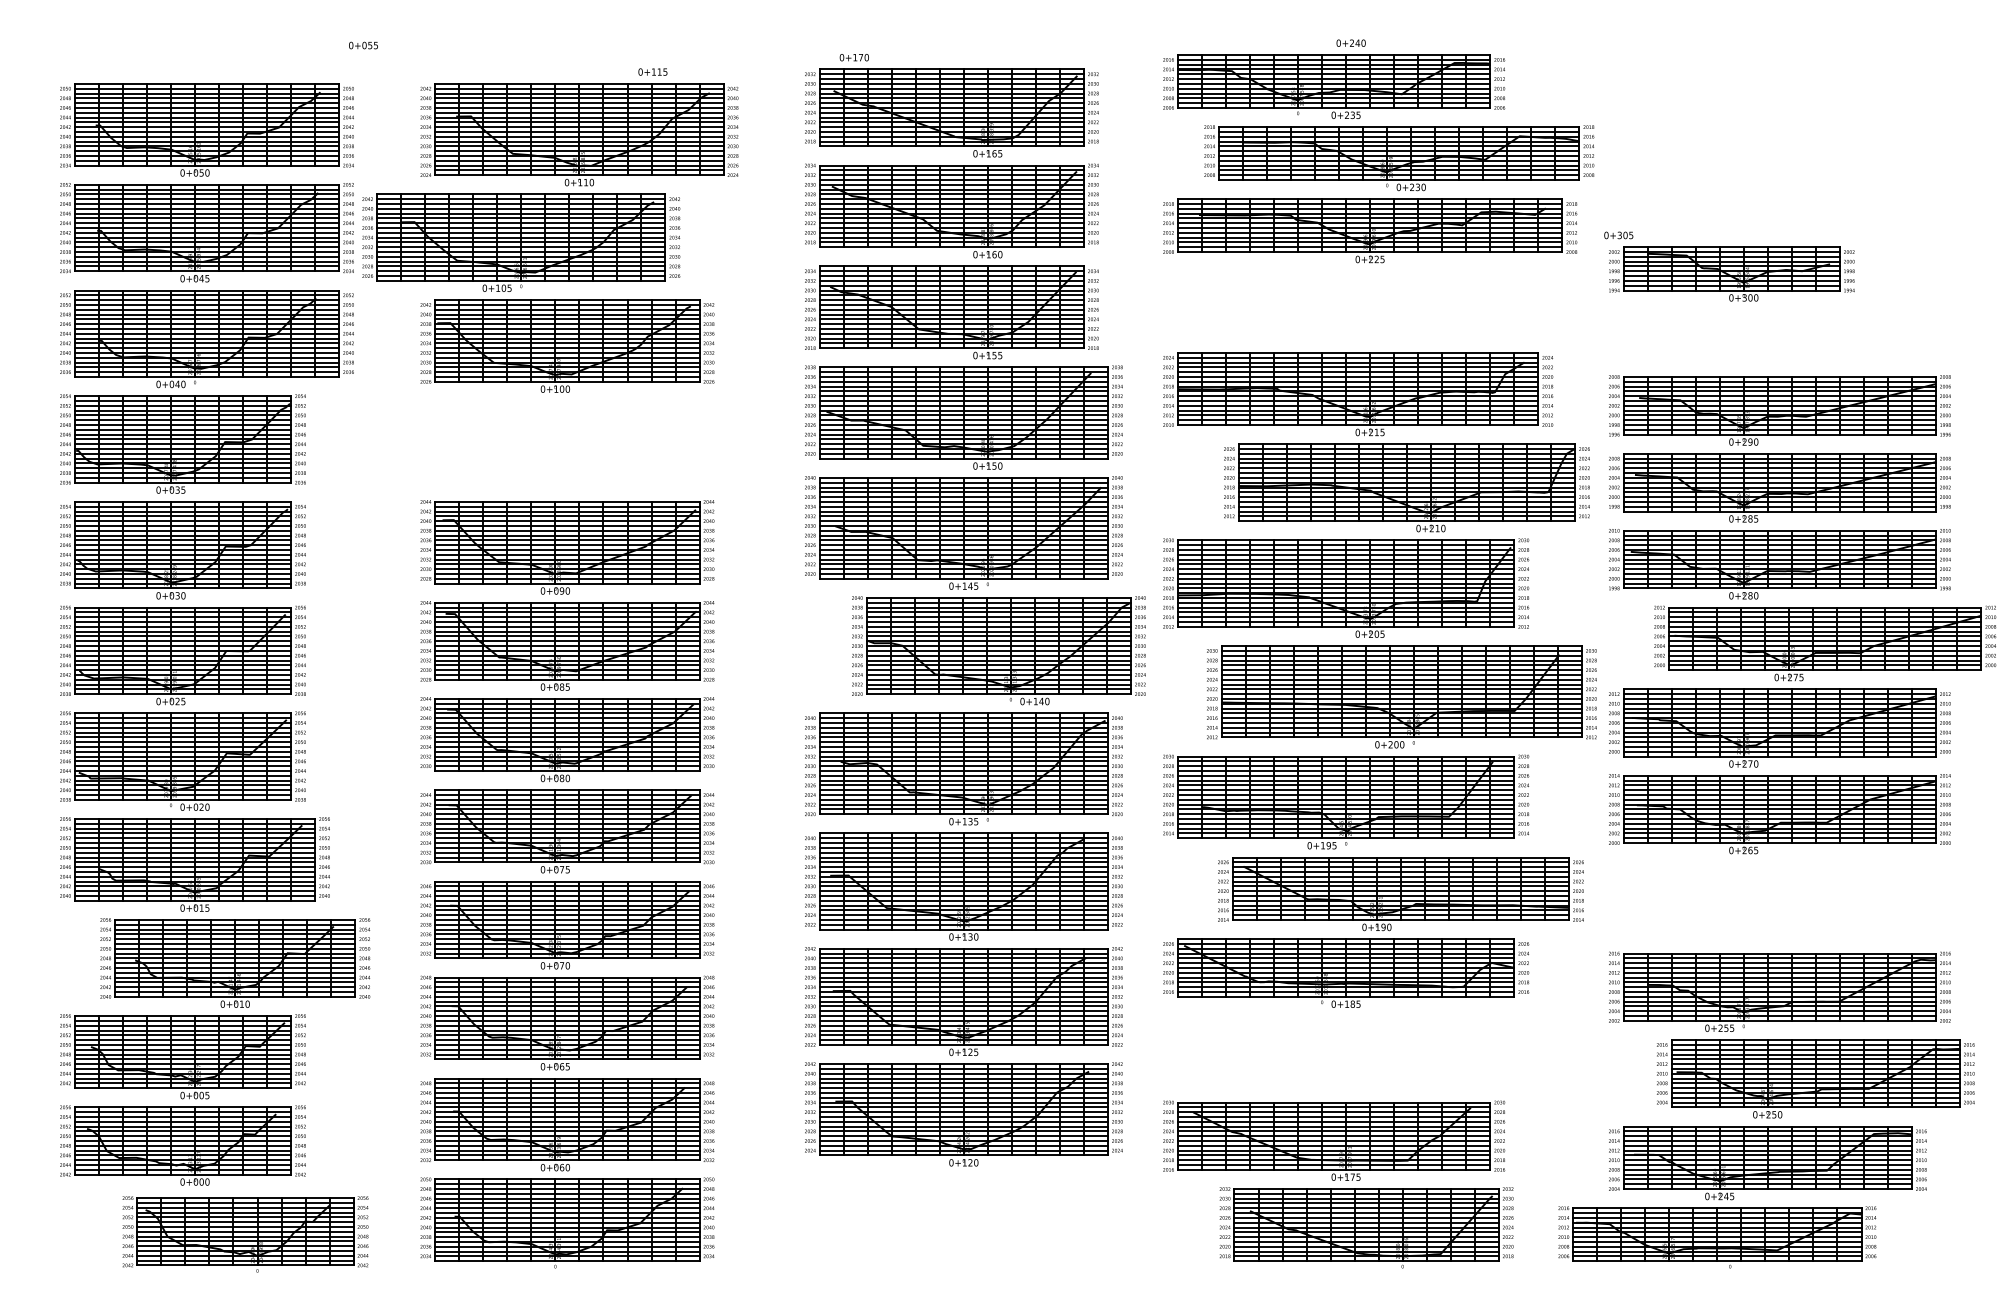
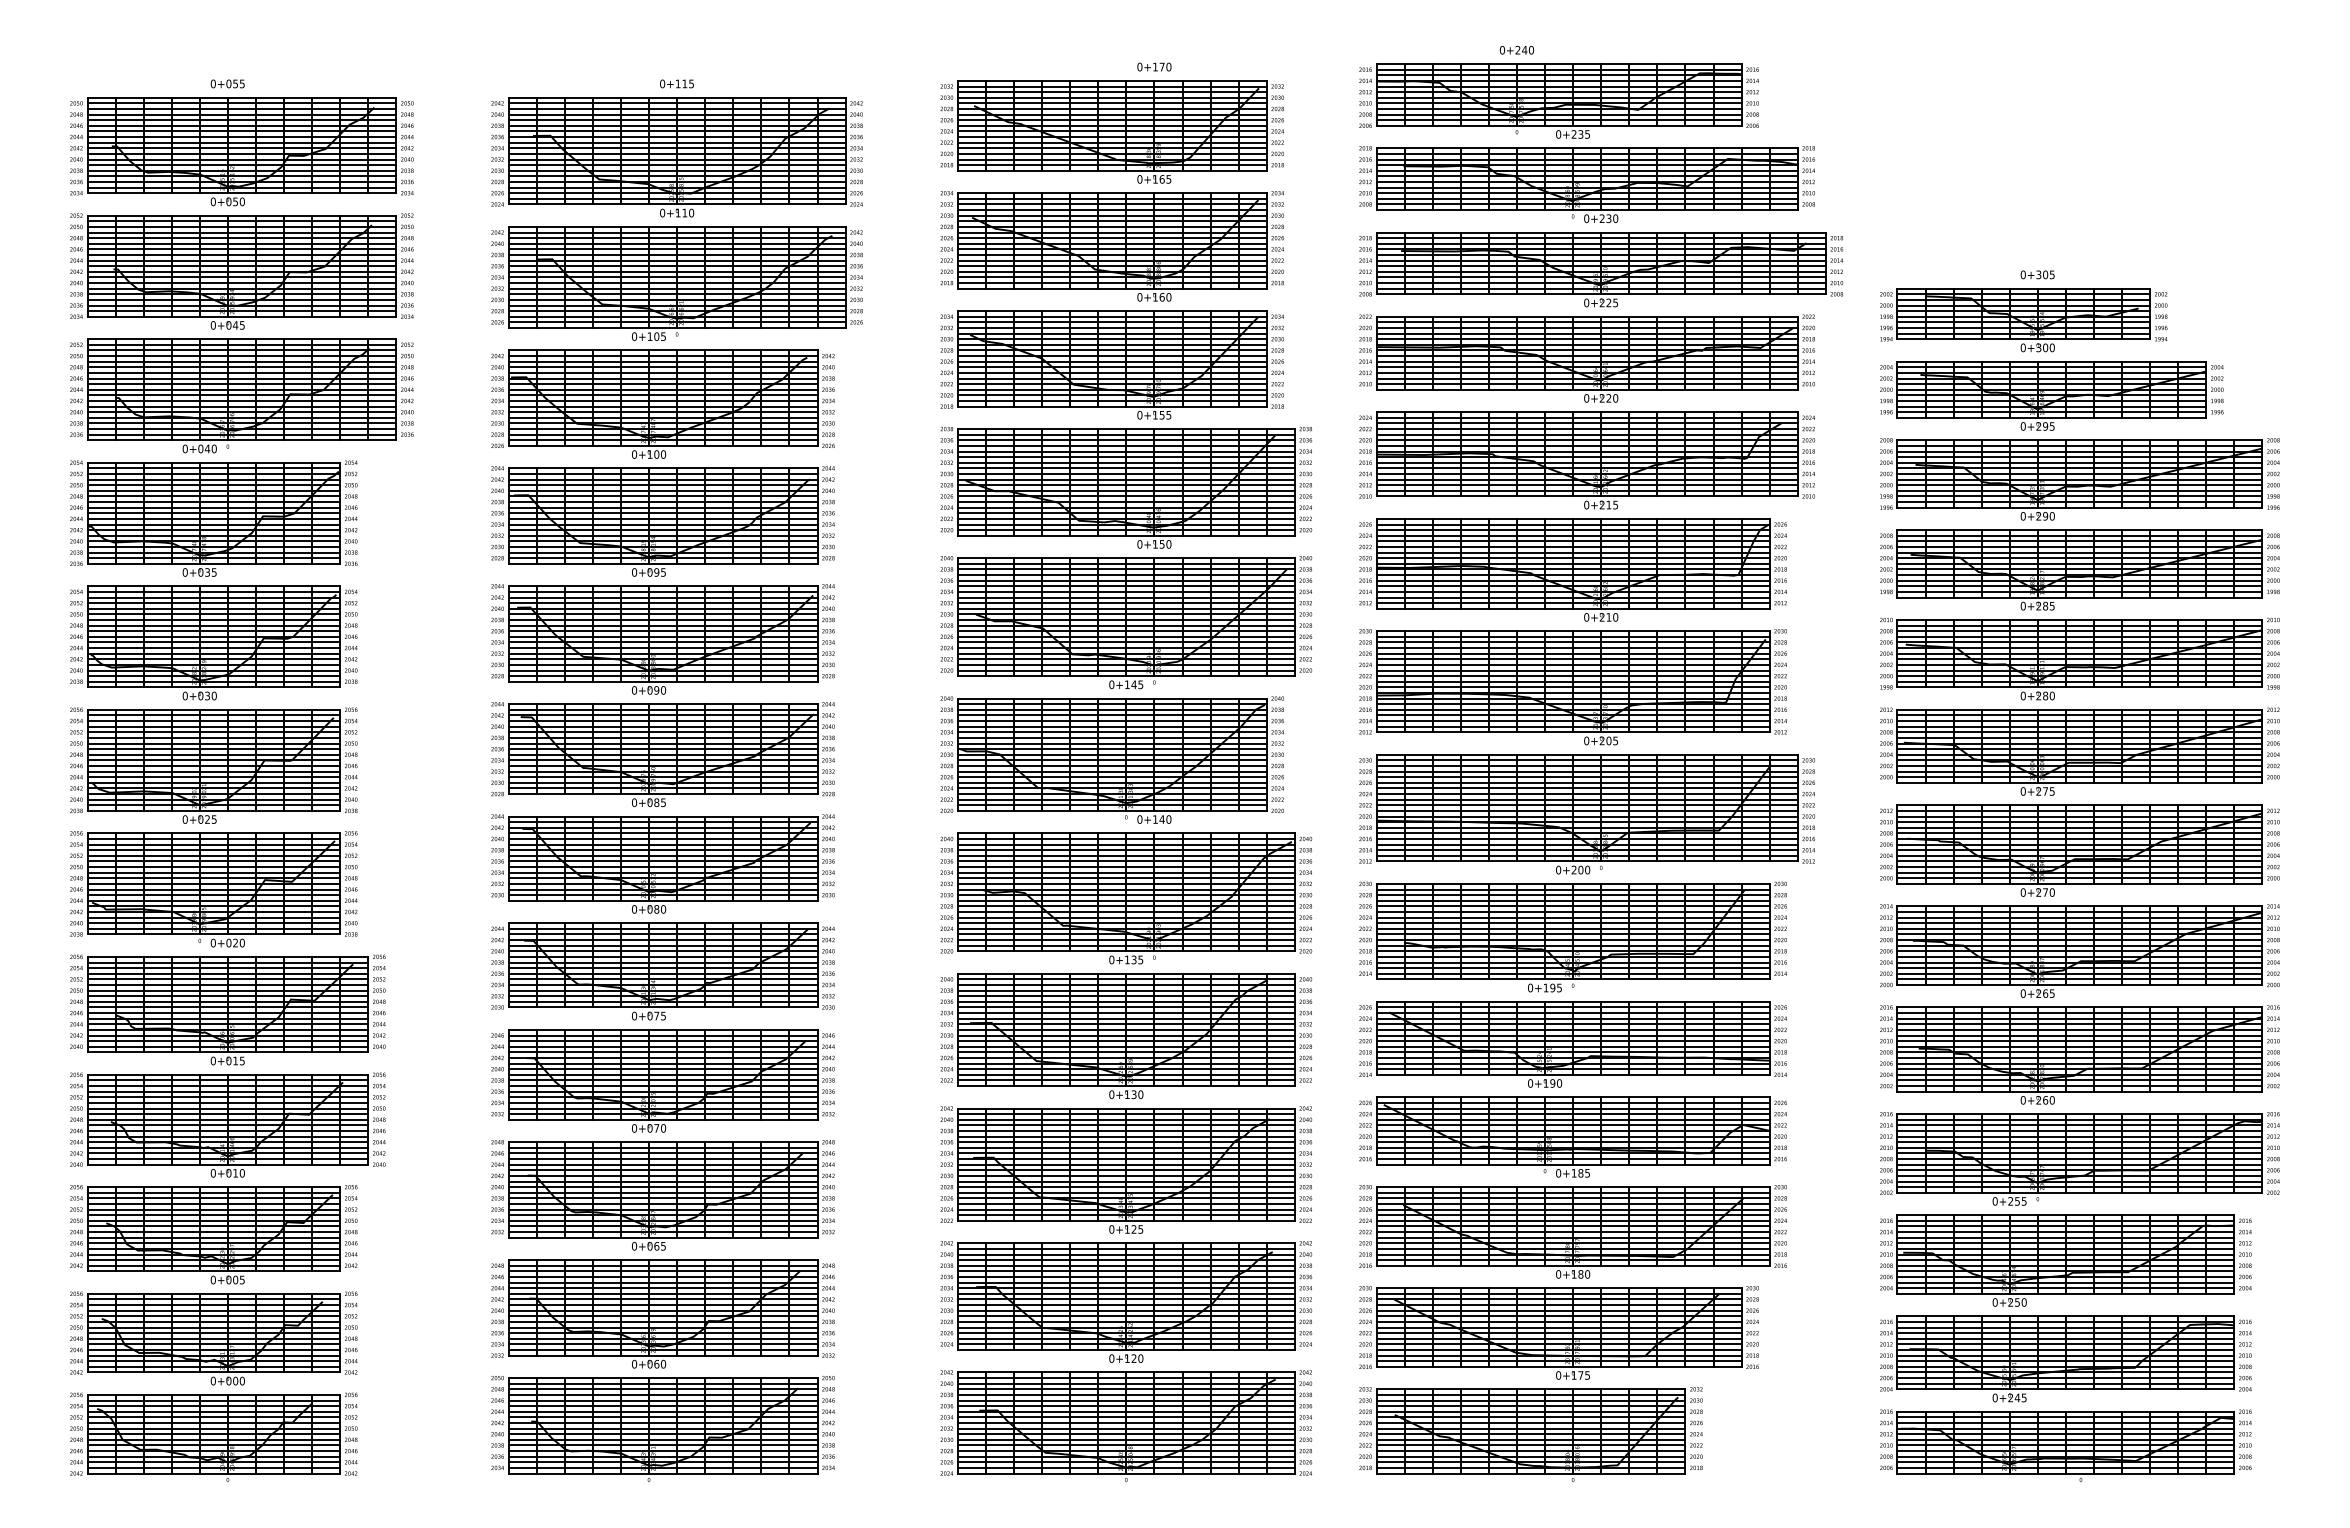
text: (1350, 42) -> (1516, 49), moved
text: (363, 45) -> (227, 83), moved
text: (854, 57) -> (1154, 66), moved
text: (652, 71) -> (676, 83), moved
part: (1398, 158) -> (1586, 184), moved
text: (1618, 235) -> (2037, 274), moved
part: (520, 242) -> (676, 283), moved
part: (1357, 307) -> (1586, 358), added
part: (1755, 338) -> (2051, 395), added
part: (566, 446) -> (662, 521), added
part: (1406, 487) -> (1572, 569), moved
part: (1824, 643) -> (2079, 751), moved
part: (998, 650) -> (1111, 759), moved
part: (1401, 697) -> (1586, 814), moved
part: (1400, 894) -> (1572, 1044), moved
part: (1779, 902) -> (2079, 1054), added
part: (234, 962) -> (227, 1124), moved
part: (1345, 1054) -> (1572, 1231), added
part: (1815, 1078) -> (2065, 1260), moved
part: (963, 1220) -> (1126, 1425), added
part: (1366, 1227) -> (1530, 1434), moved
part: (245, 1233) -> (213, 1436), moved
part: (1717, 1237) -> (2065, 1445), moved

